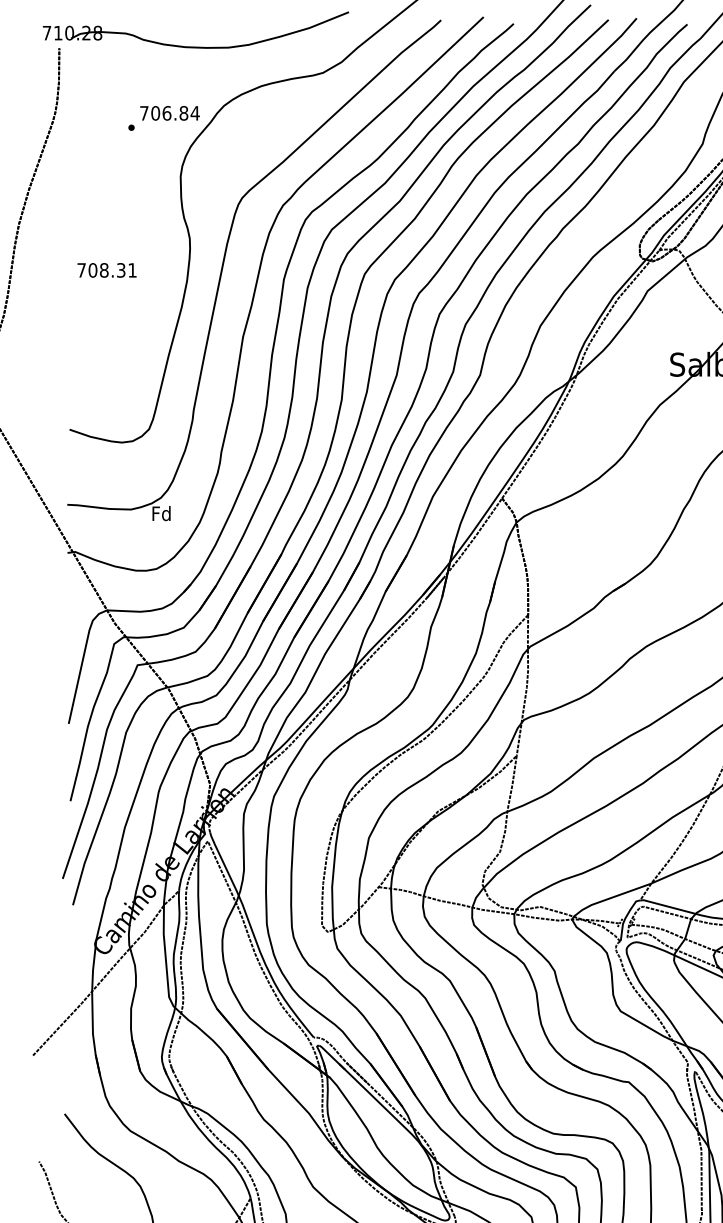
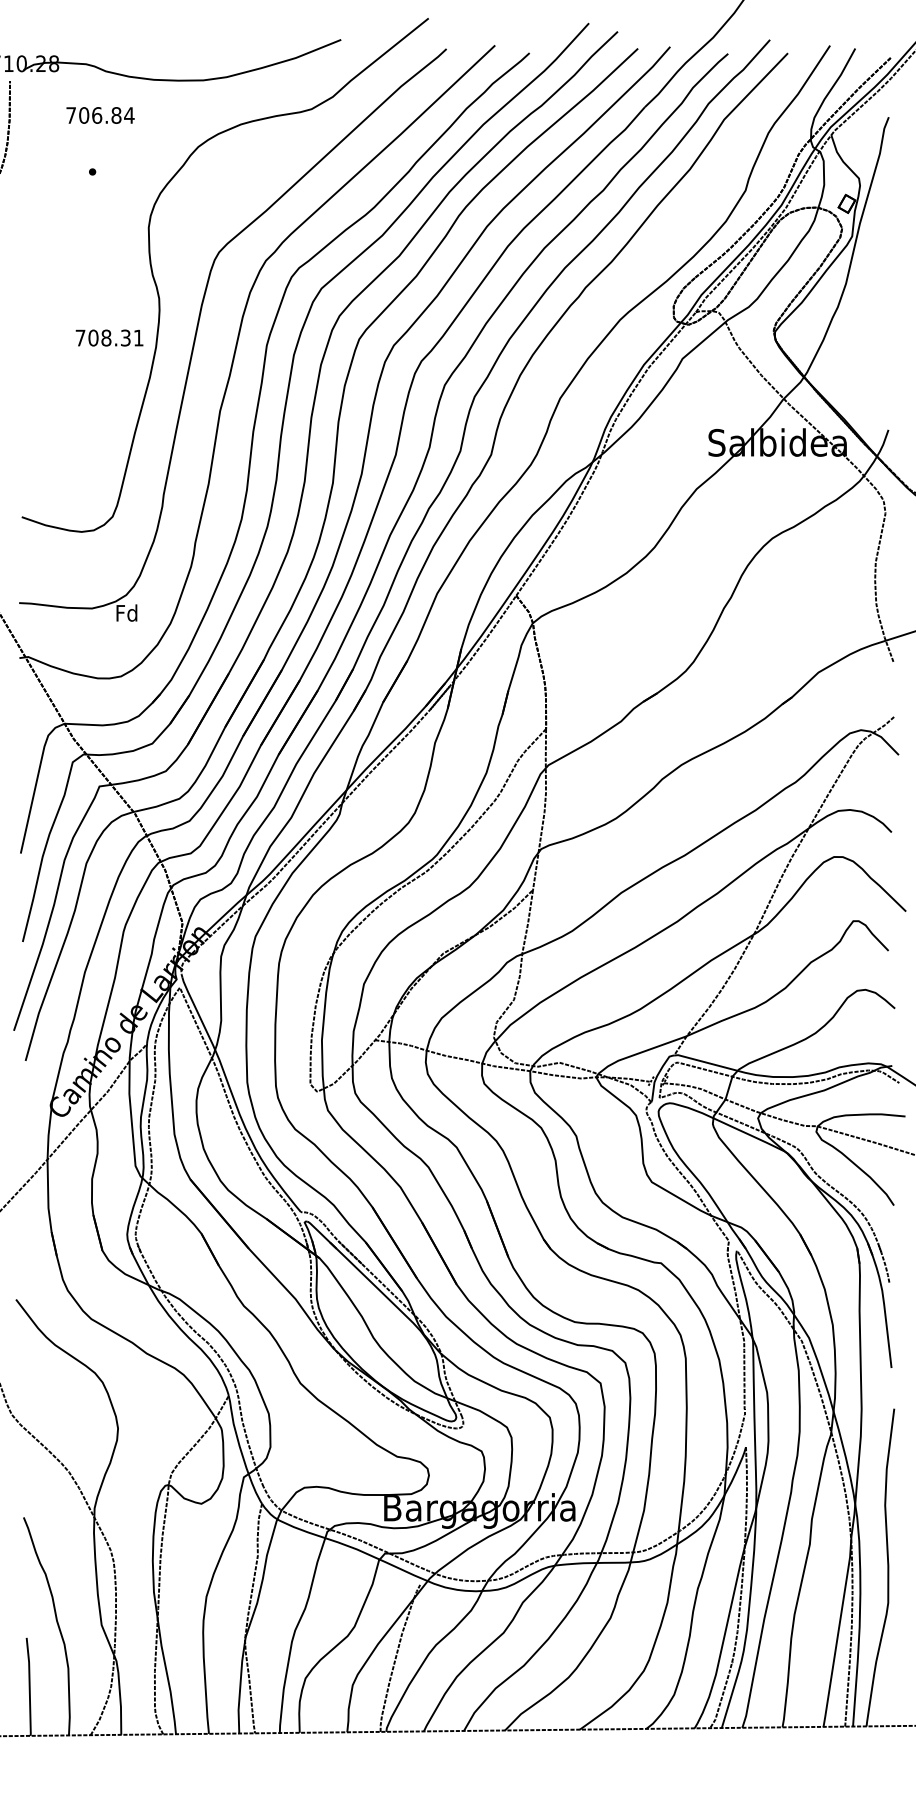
text: (169, 113) -> (100, 115), moved
text: (106, 269) -> (109, 337), moved

